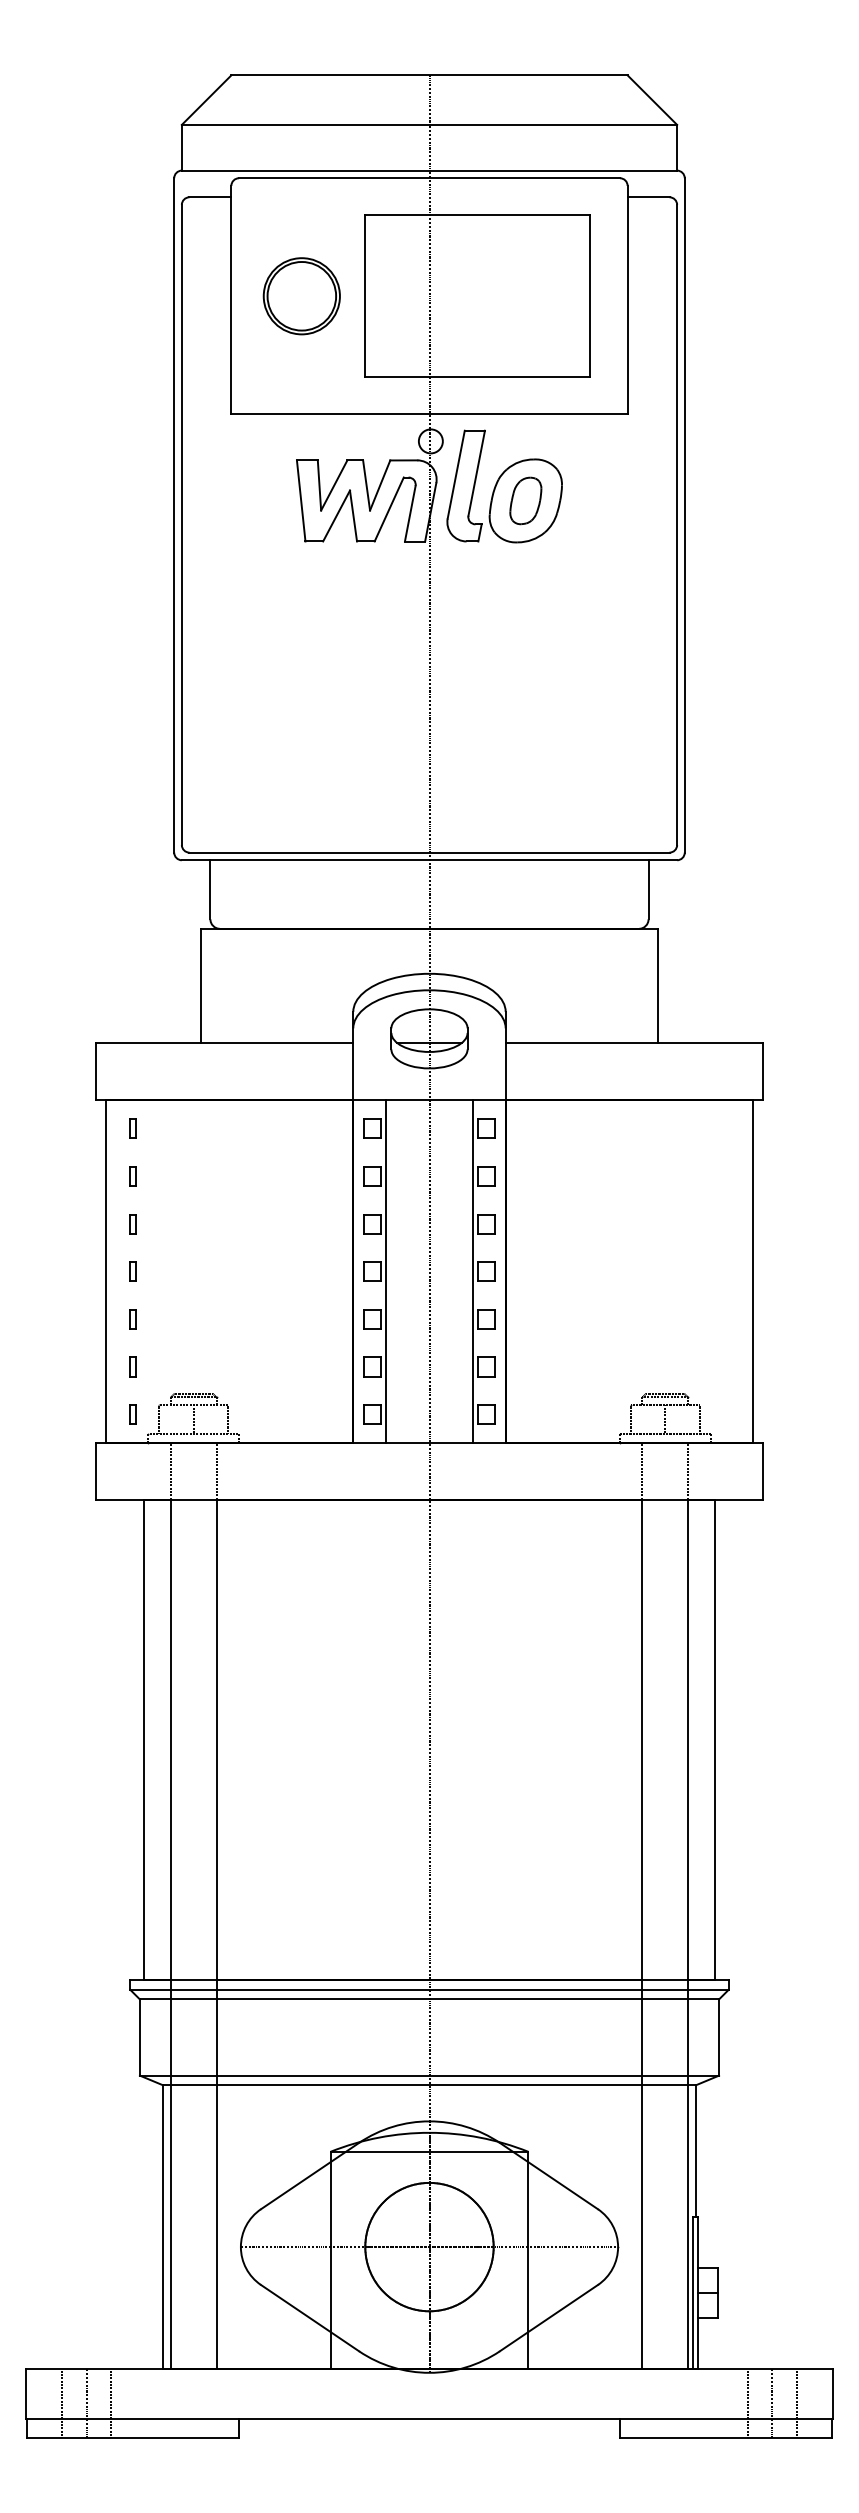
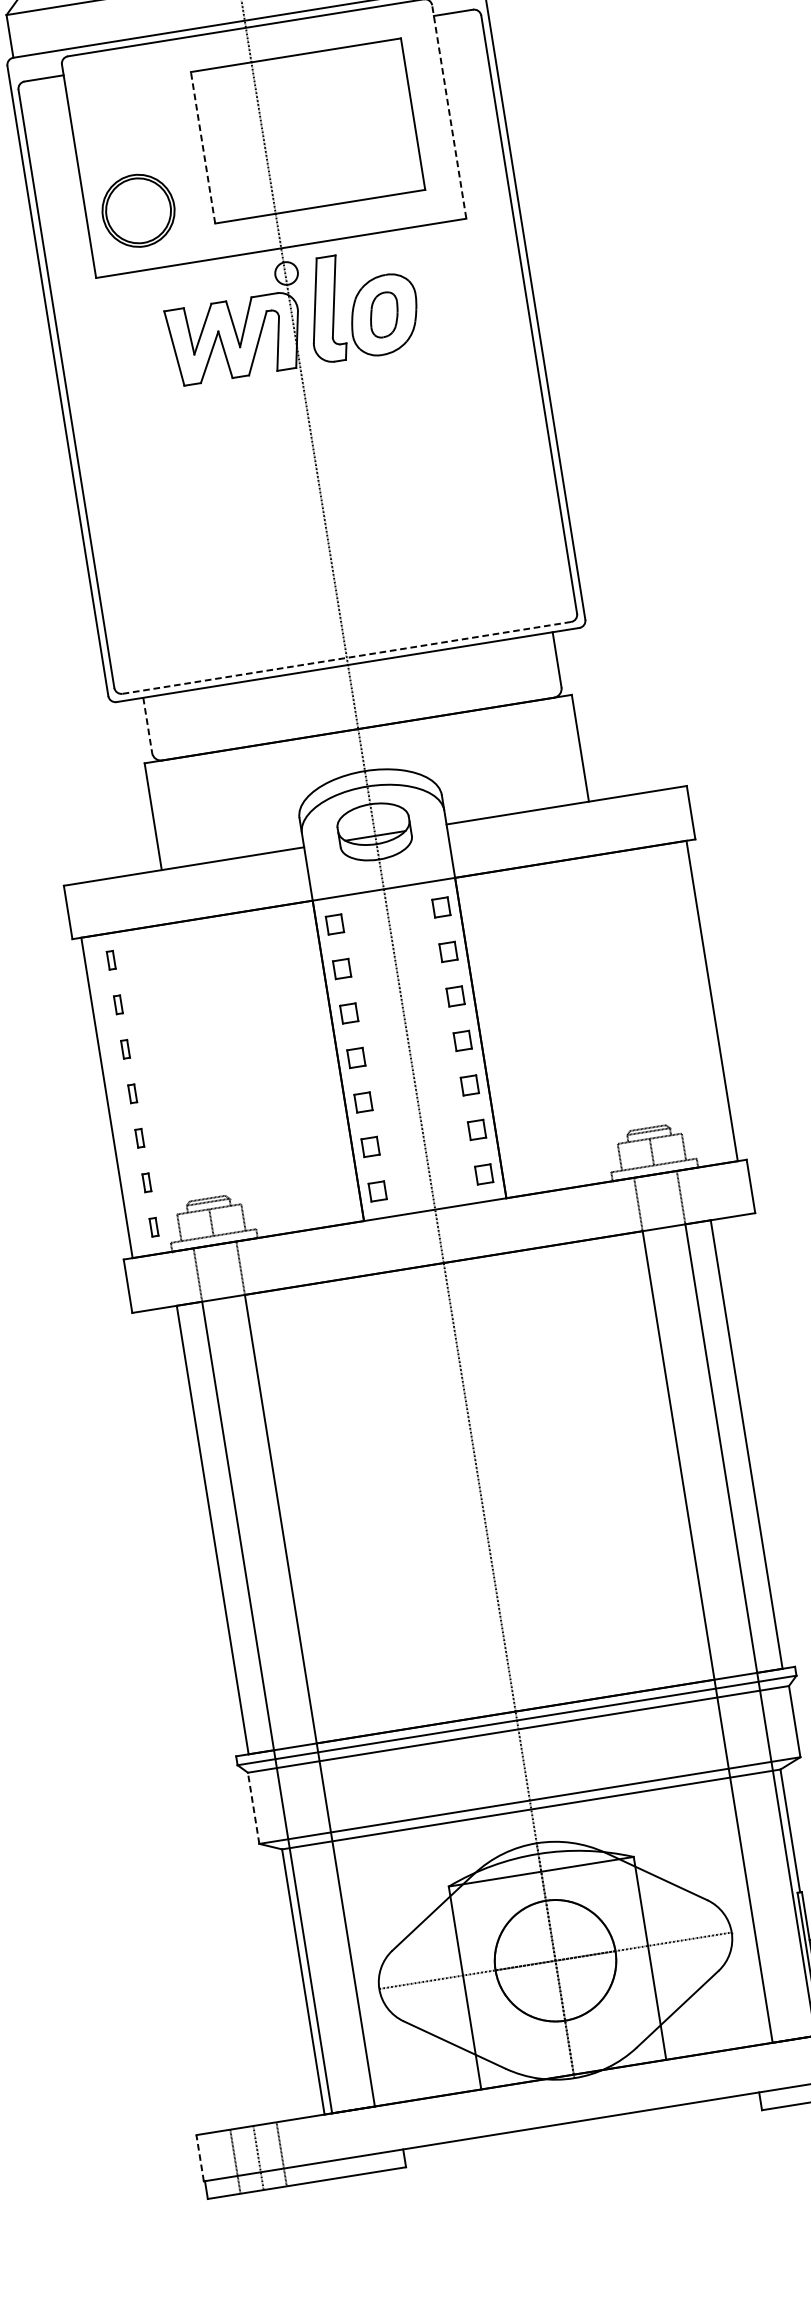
line: (364, 295) -> (202, 147), solid -> dashed
part: (301, 296) -> (138, 211), moved
line: (627, 299) -> (449, 111), solid -> dashed
line: (429, 852) -> (346, 657), solid -> dashed
line: (210, 889) -> (147, 725), solid -> dashed
line: (386, 1271) -> (369, 1055), removed
line: (472, 1271) -> (449, 1042), removed
line: (139, 2037) -> (253, 1808), solid -> dashed
line: (25, 2393) -> (199, 2157), solid -> dashed

